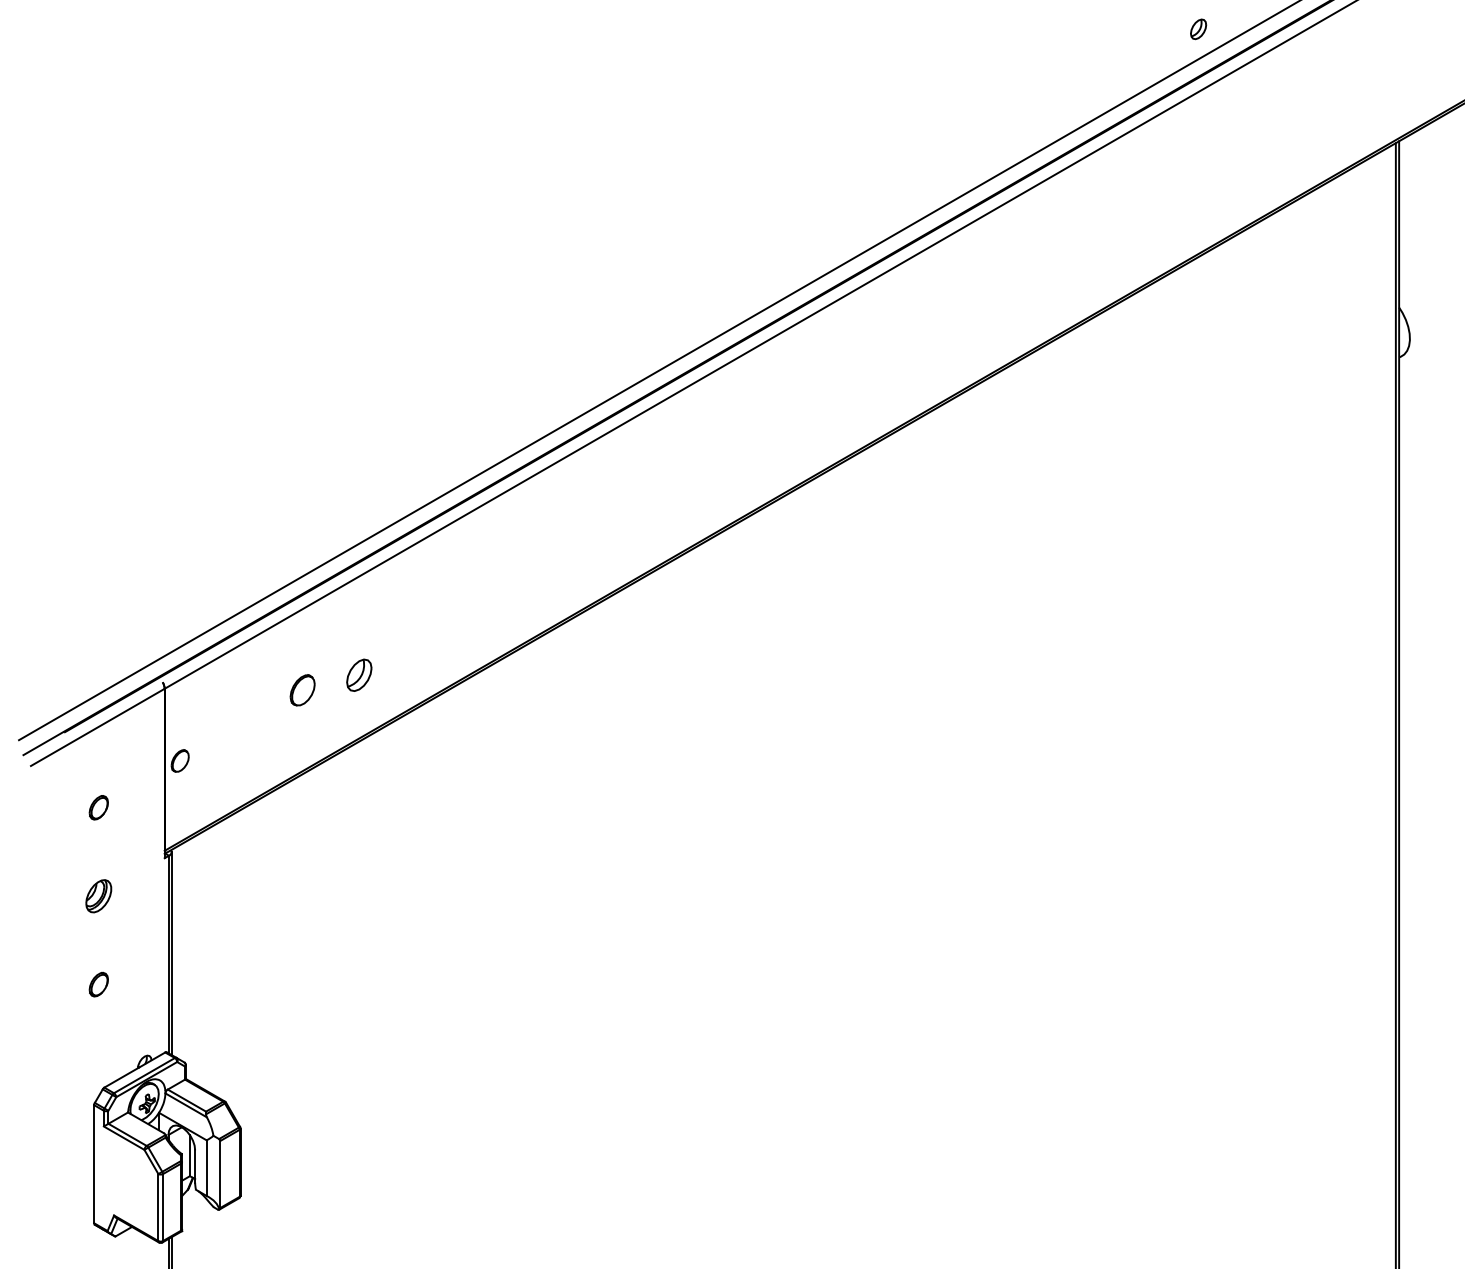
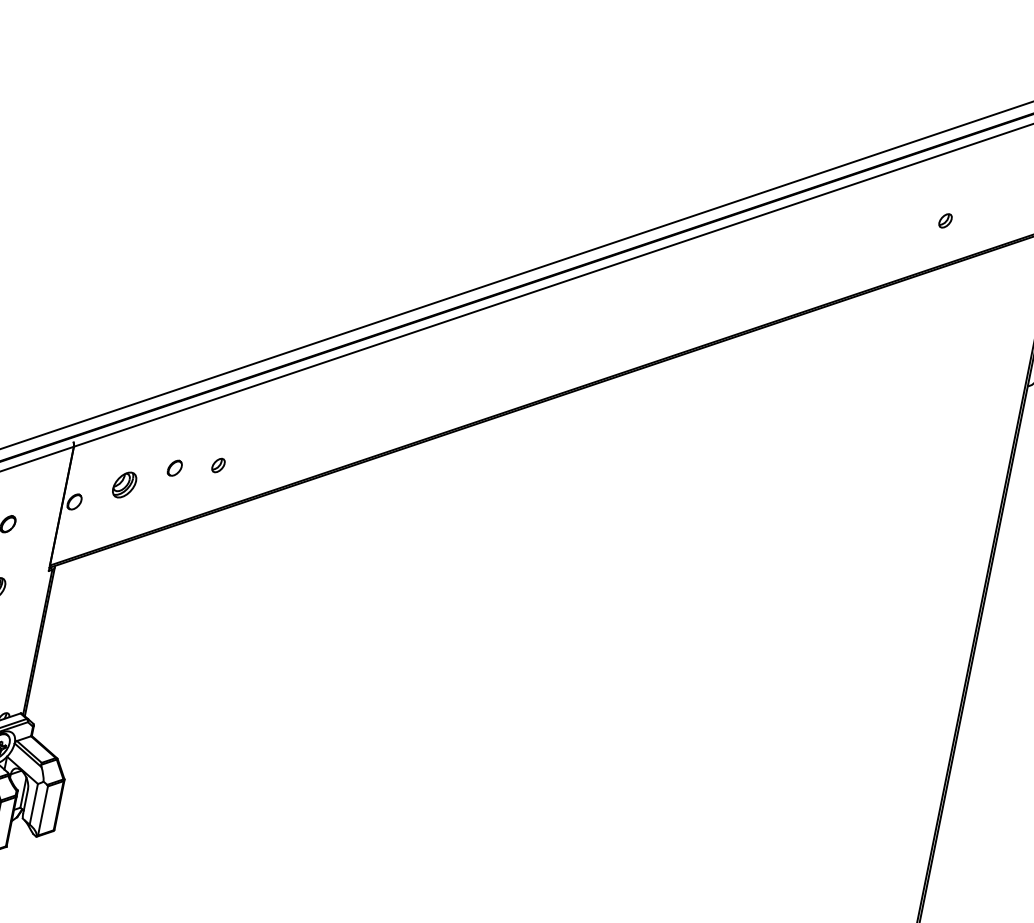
part: (1198, 29) -> (945, 221), moved
part: (358, 674) -> (218, 464), size x0.62
part: (302, 689) -> (174, 467), size x0.71
part: (241, 725) -> (124, 485), added

